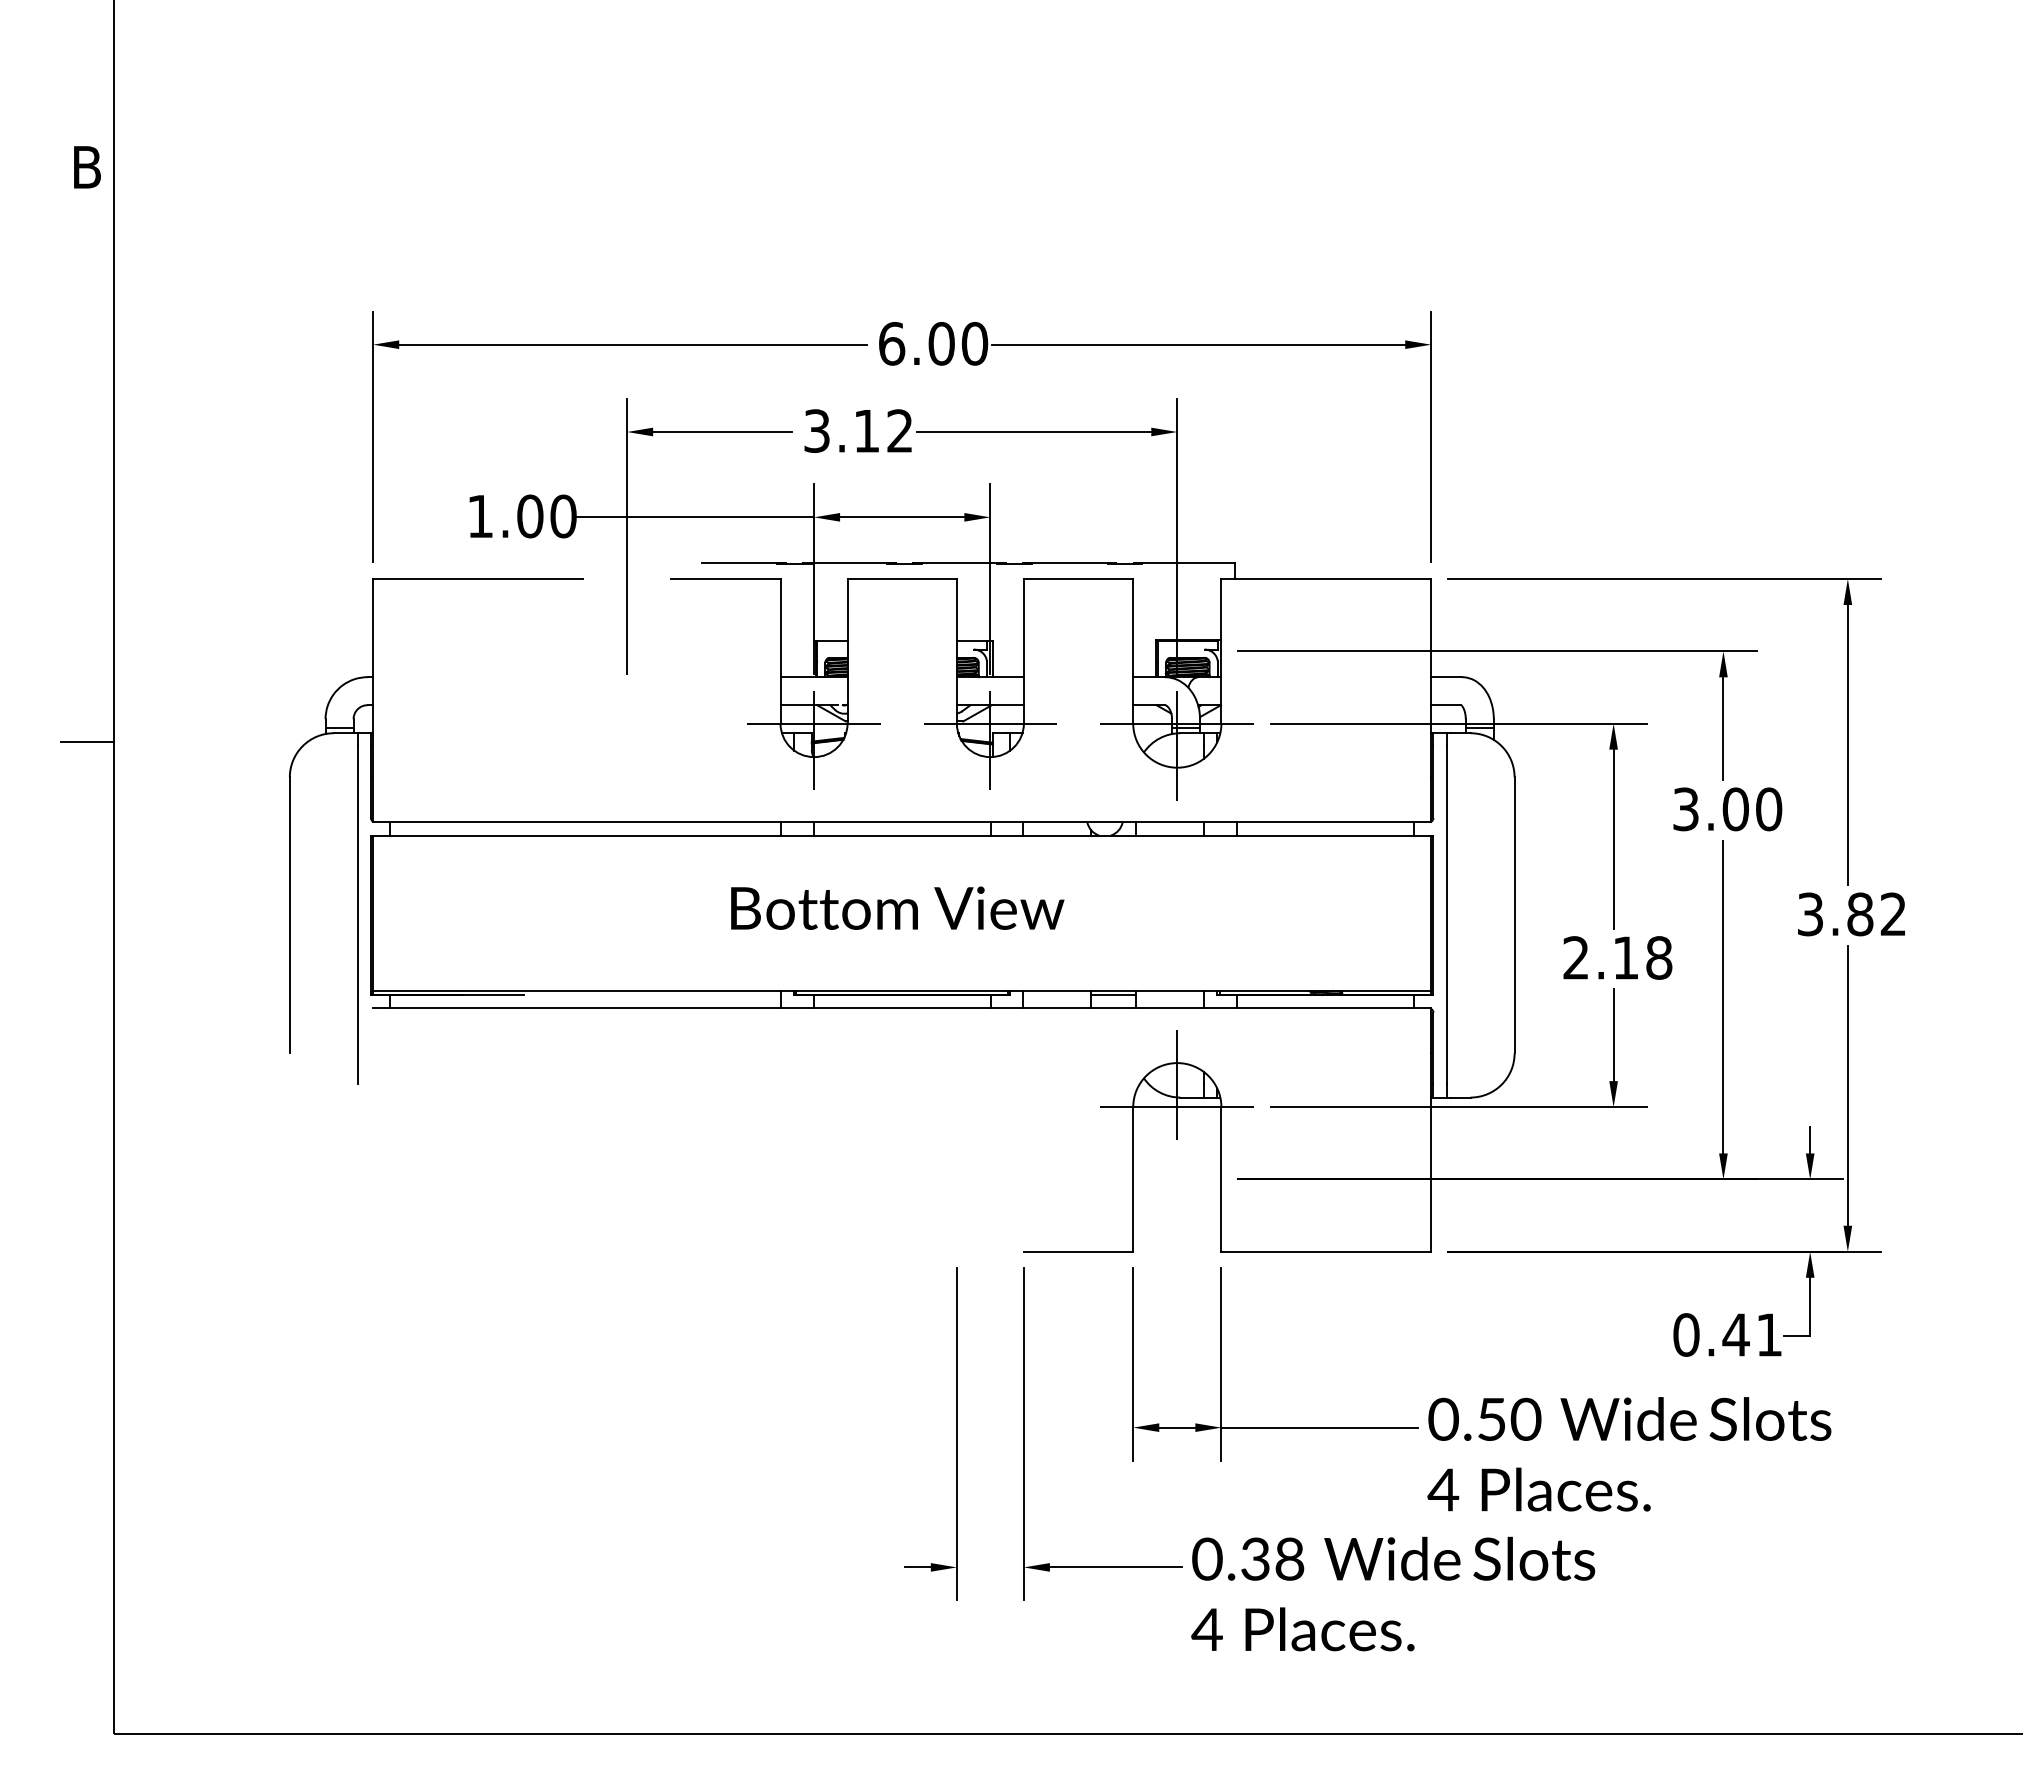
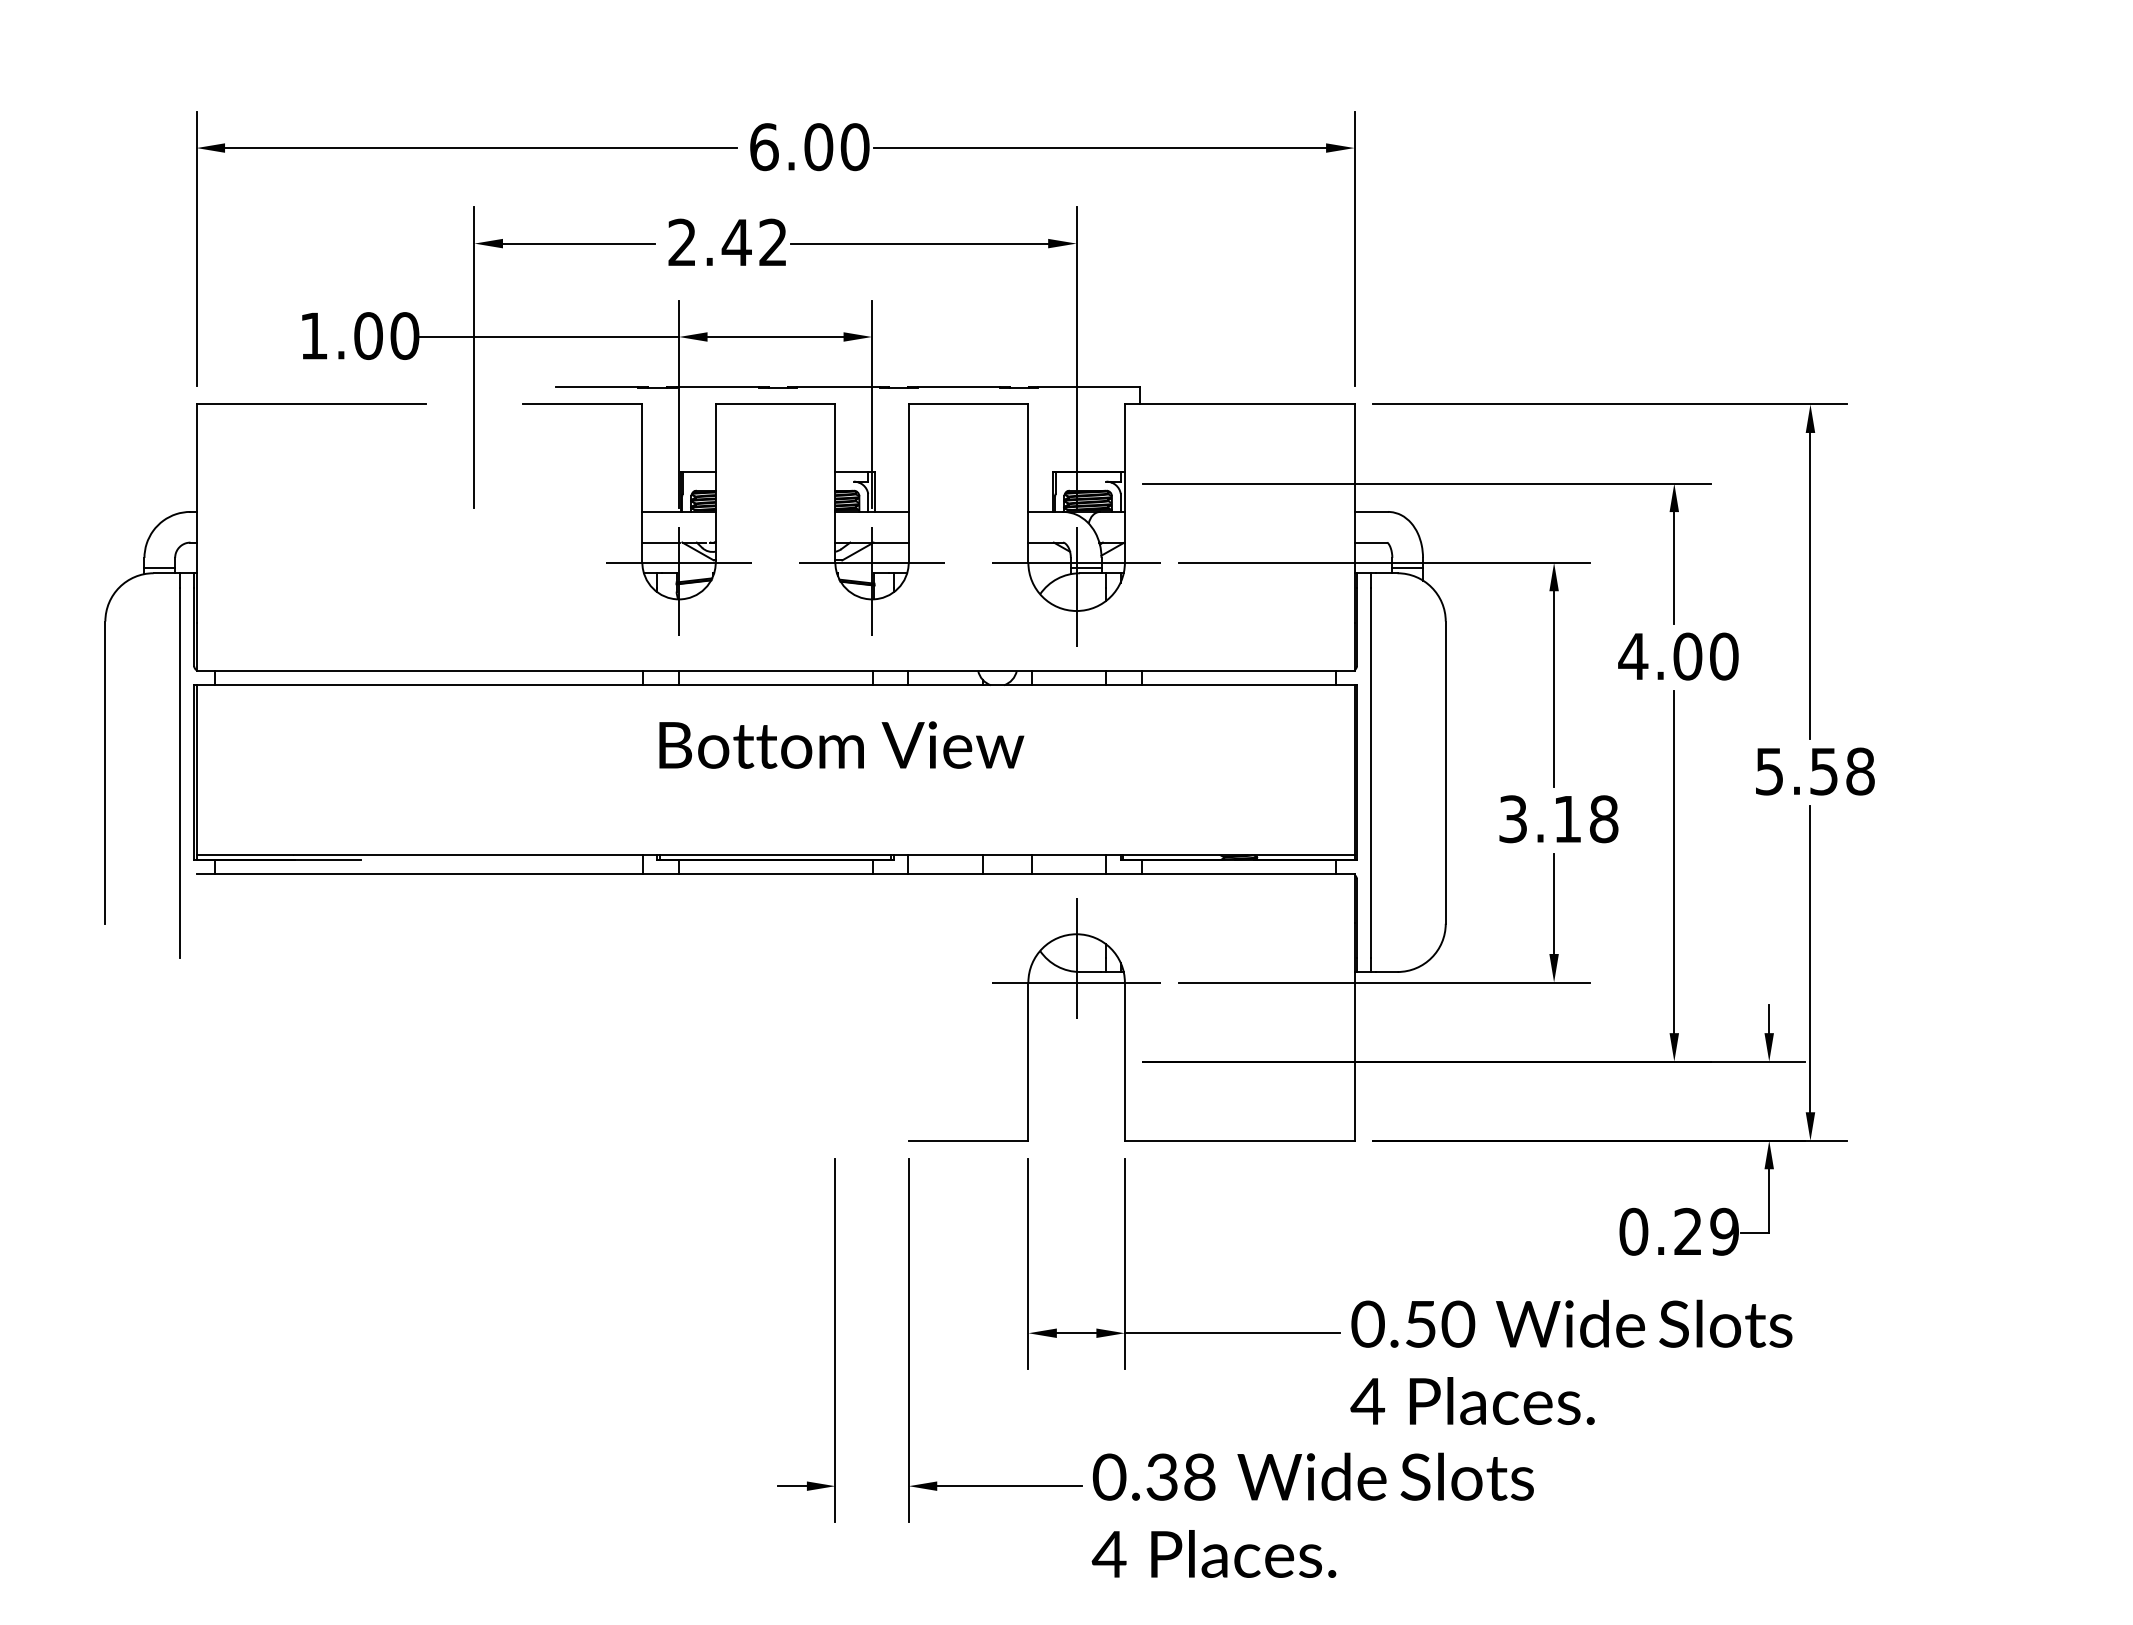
text: (842, 430) -> (710, 241), 3.12 -> 2.42
text: (1685, 809) -> (1632, 656), 3.00 -> 4.00
text: (897, 907) -> (841, 744), moved
text: (1852, 914) -> (1815, 771), 3.82 -> 5.58
text: (1575, 957) -> (1512, 818), 2.18 -> 3.18
line: (1113, 995) -> (1006, 860), removed
text: (1752, 1334) -> (1706, 1231), 0.41 -> 0.29

